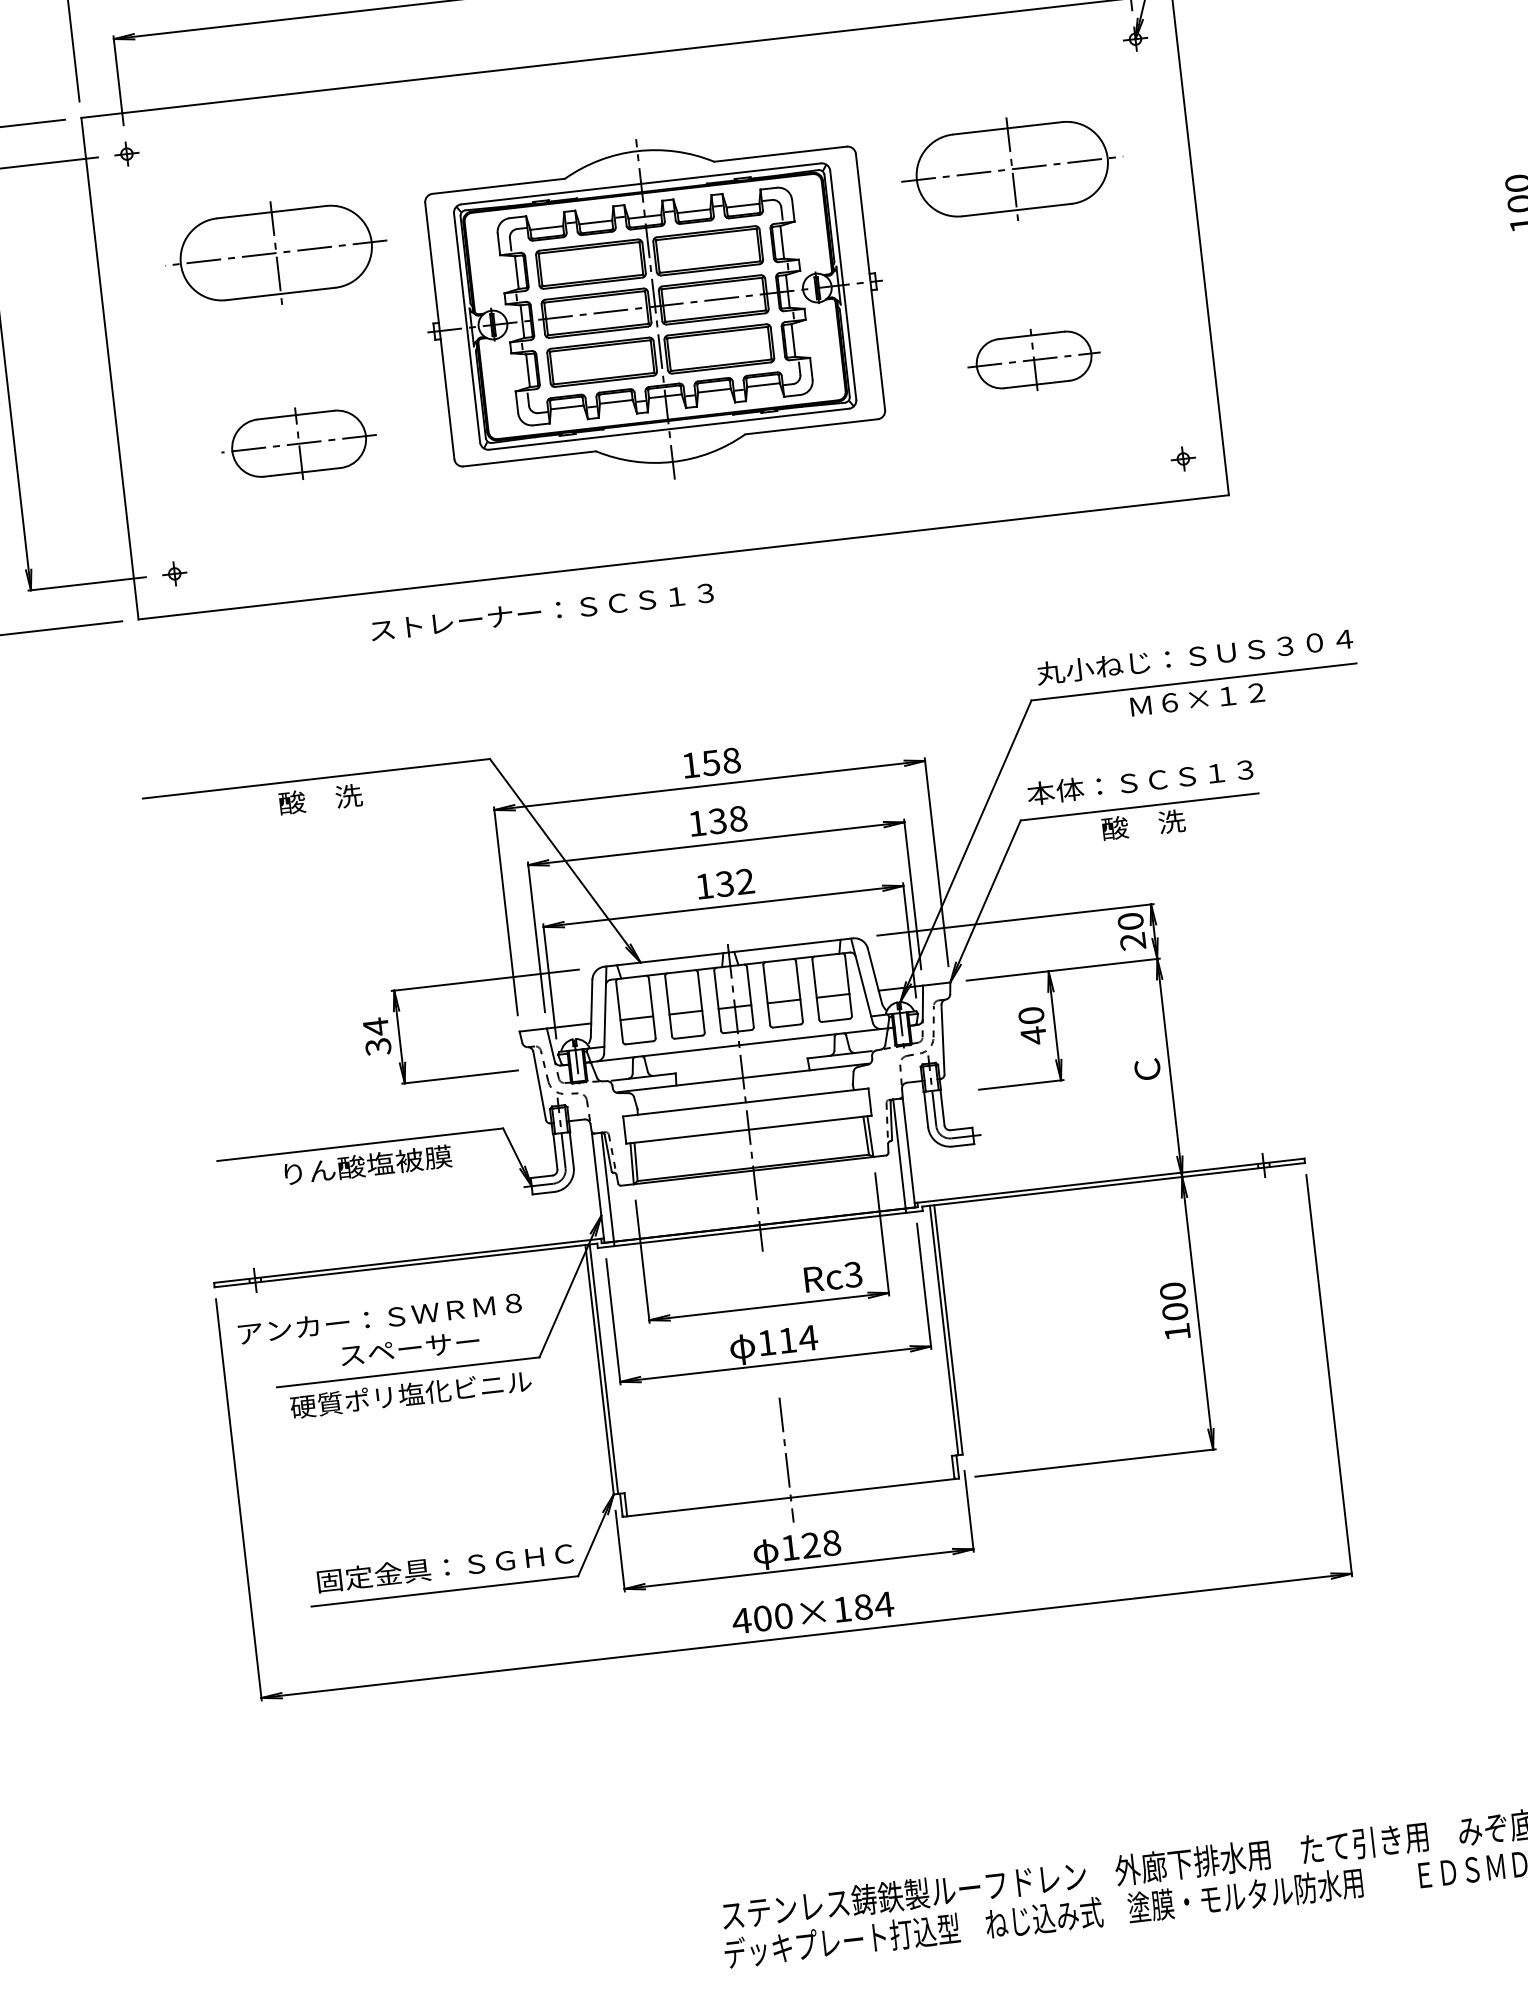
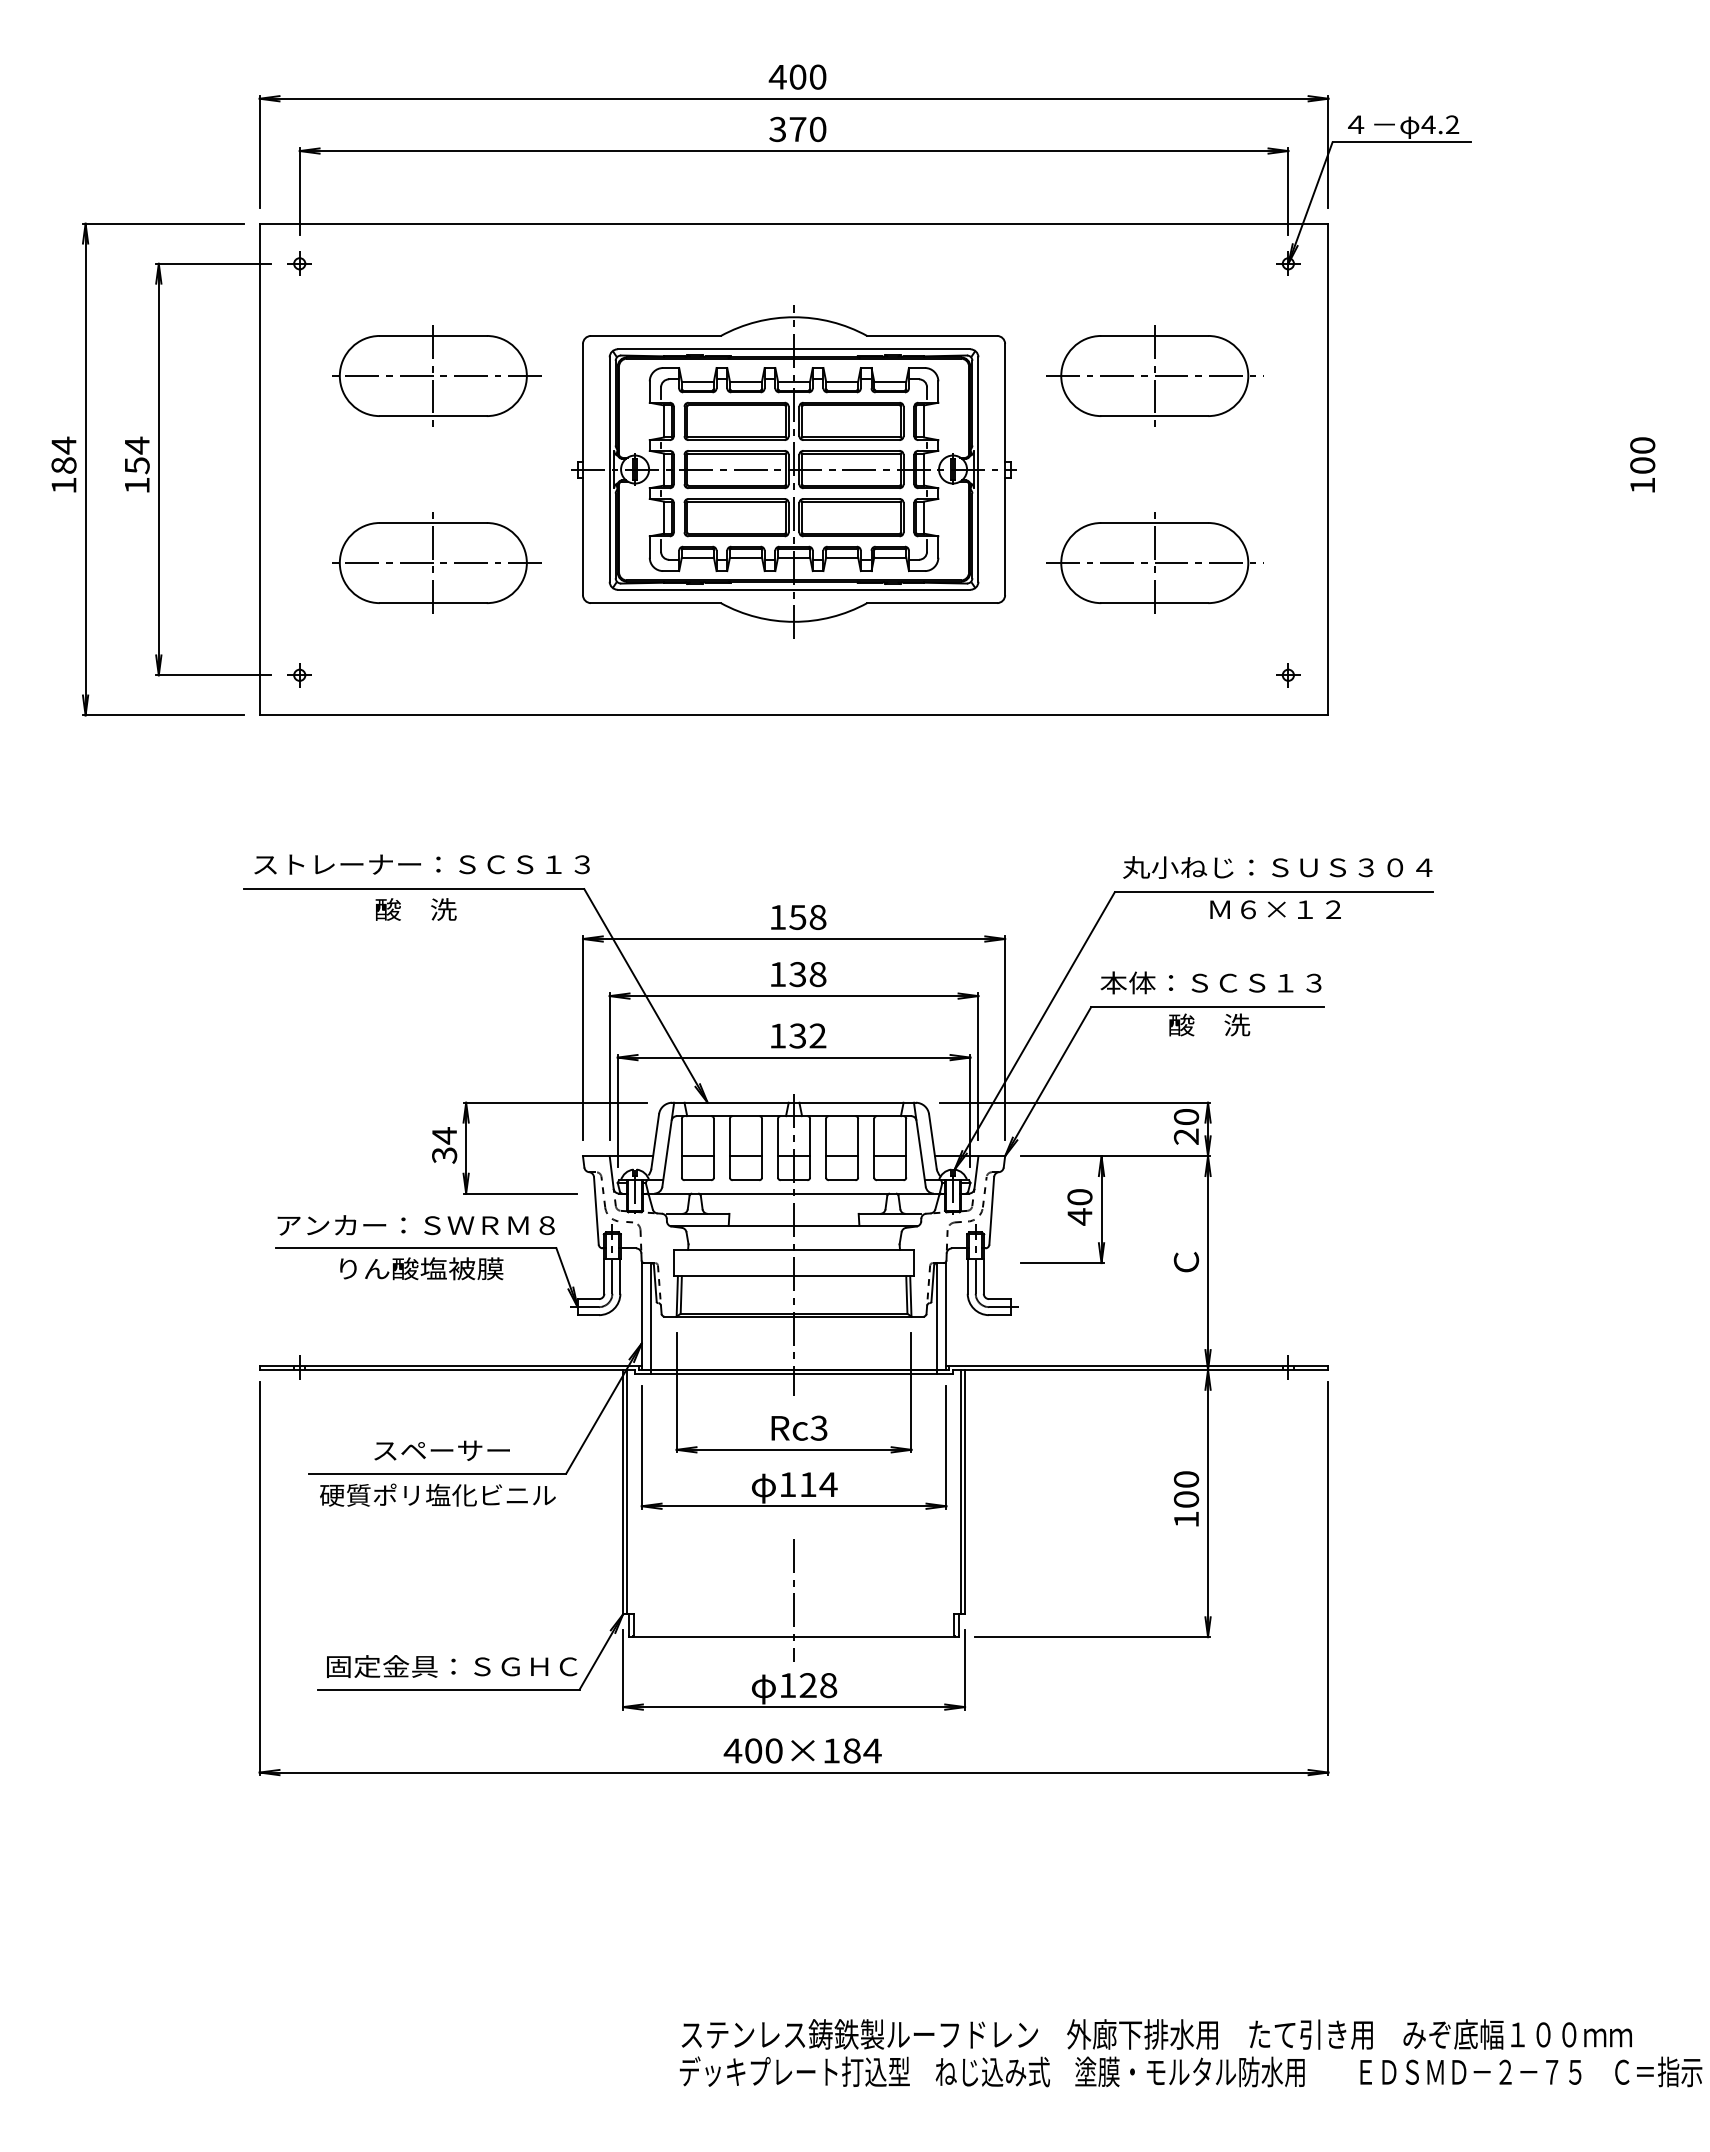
part: (1033, 359) -> (1154, 562), size x1.67
part: (301, 442) -> (436, 562), size x1.43
text: (541, 611) -> (421, 864), moved
text: (833, 1276) -> (799, 1427), moved
text: (379, 1318) -> (415, 1225), moved

